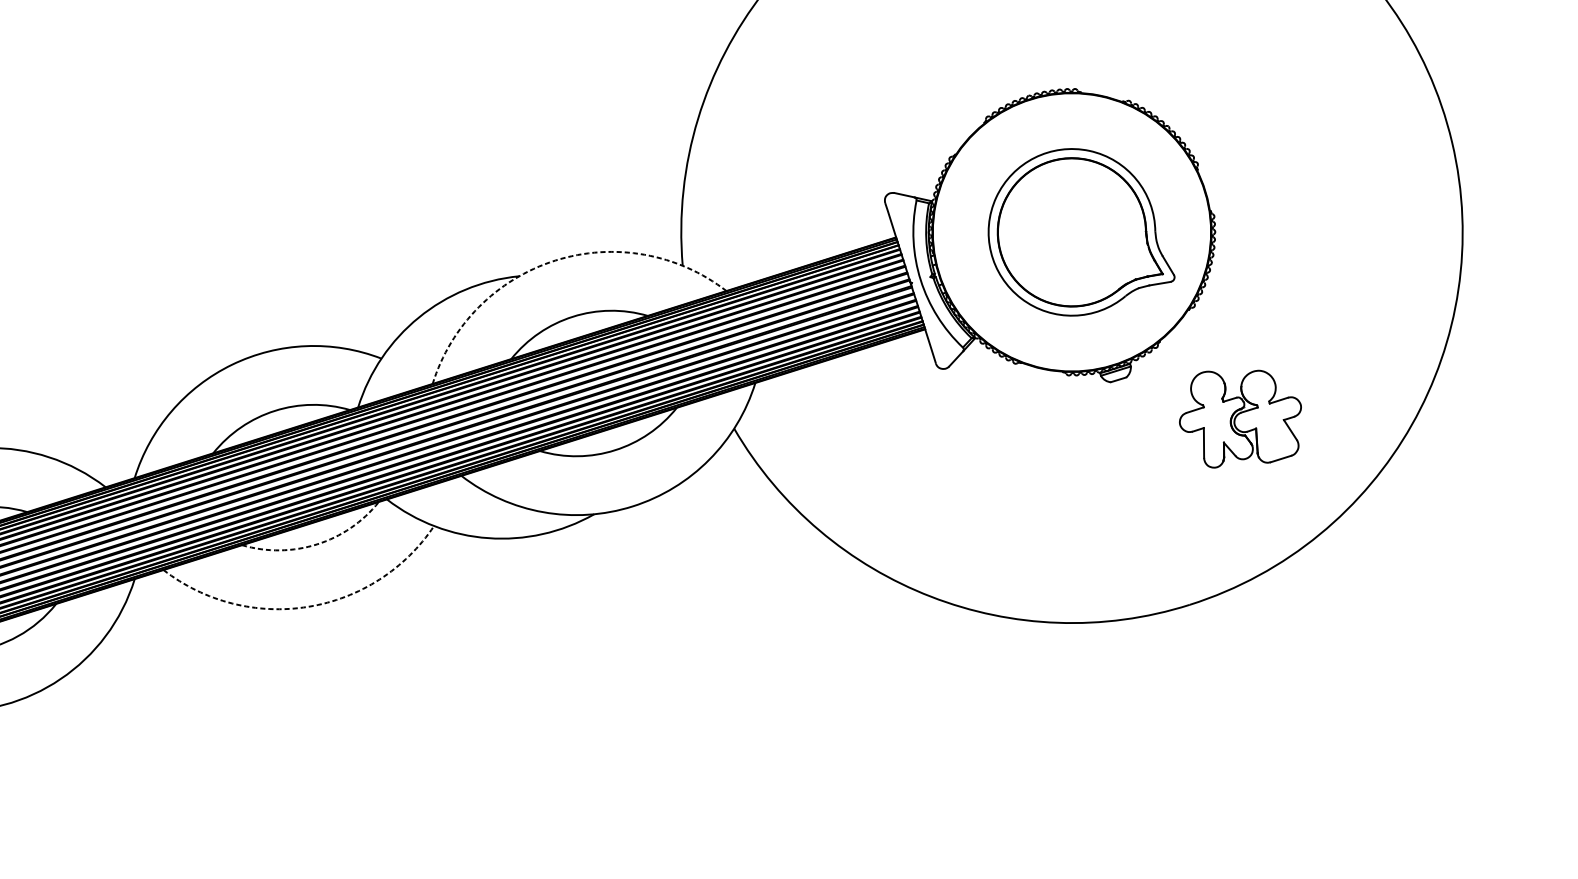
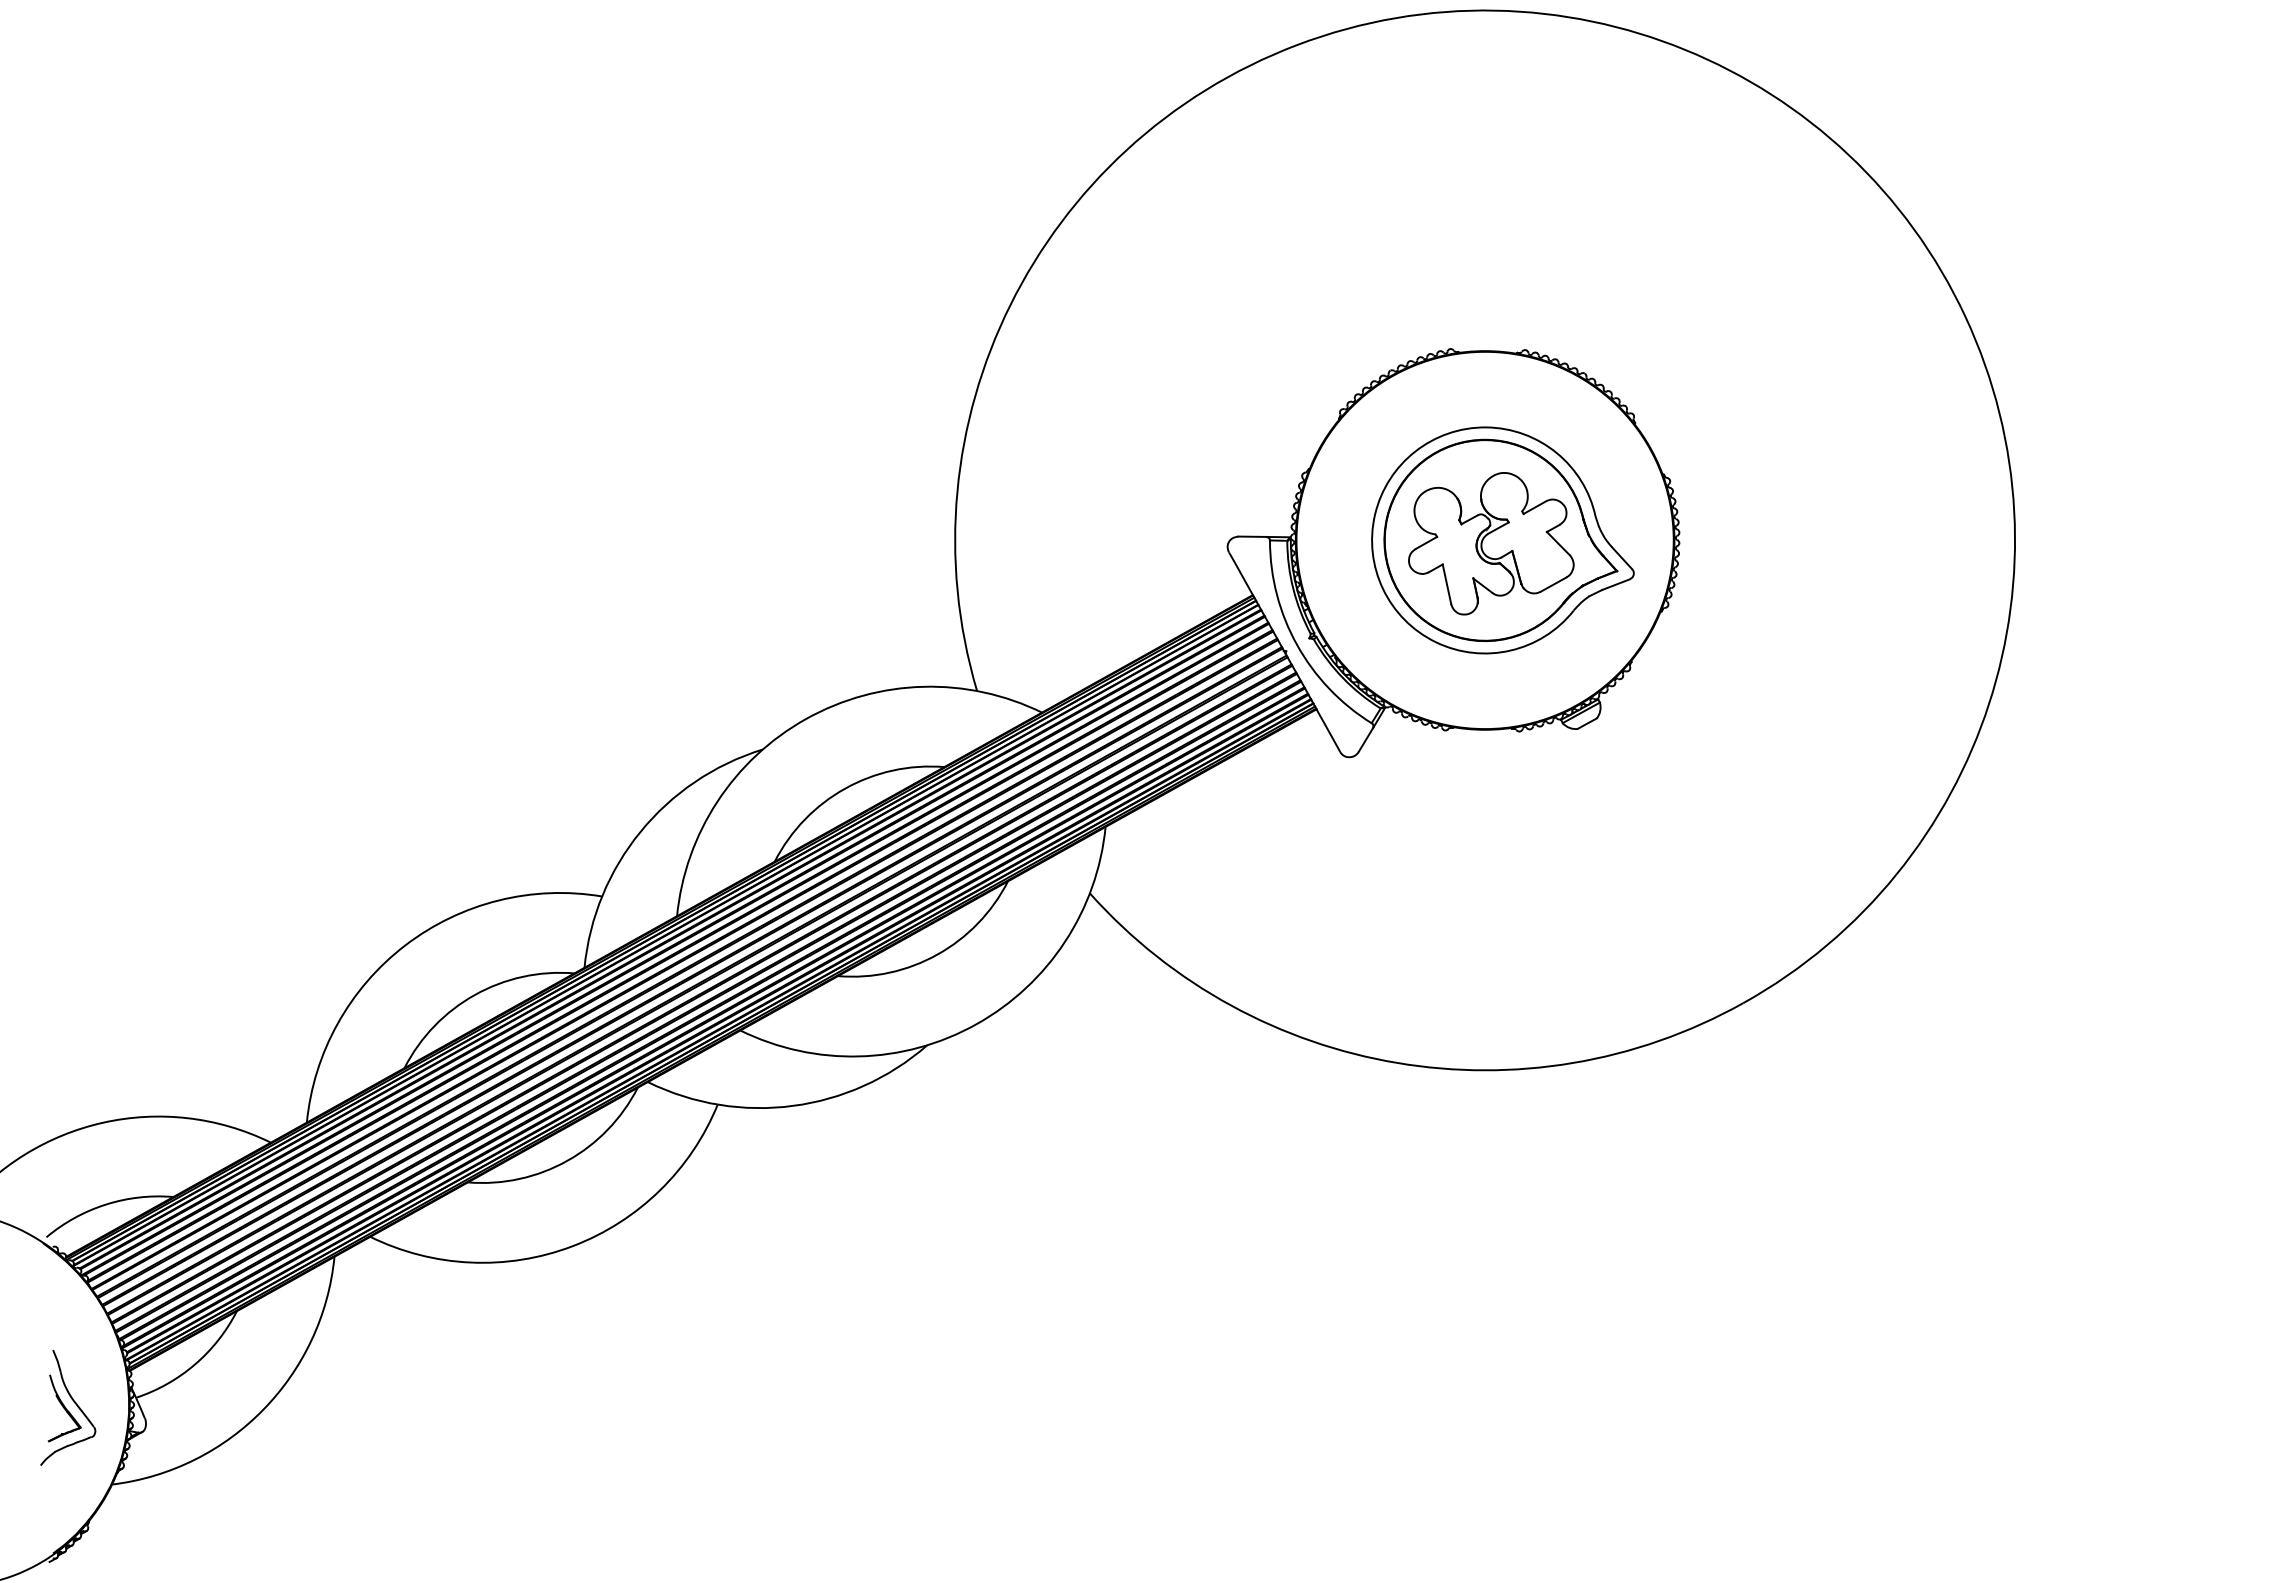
arc: (555, 260) -> (806, 718), dashed -> solid
part: (1242, 420) -> (1491, 543), moved
arc: (317, 544) -> (567, 1160), dashed -> solid
arc: (308, 607) -> (572, 1246), dashed -> solid

